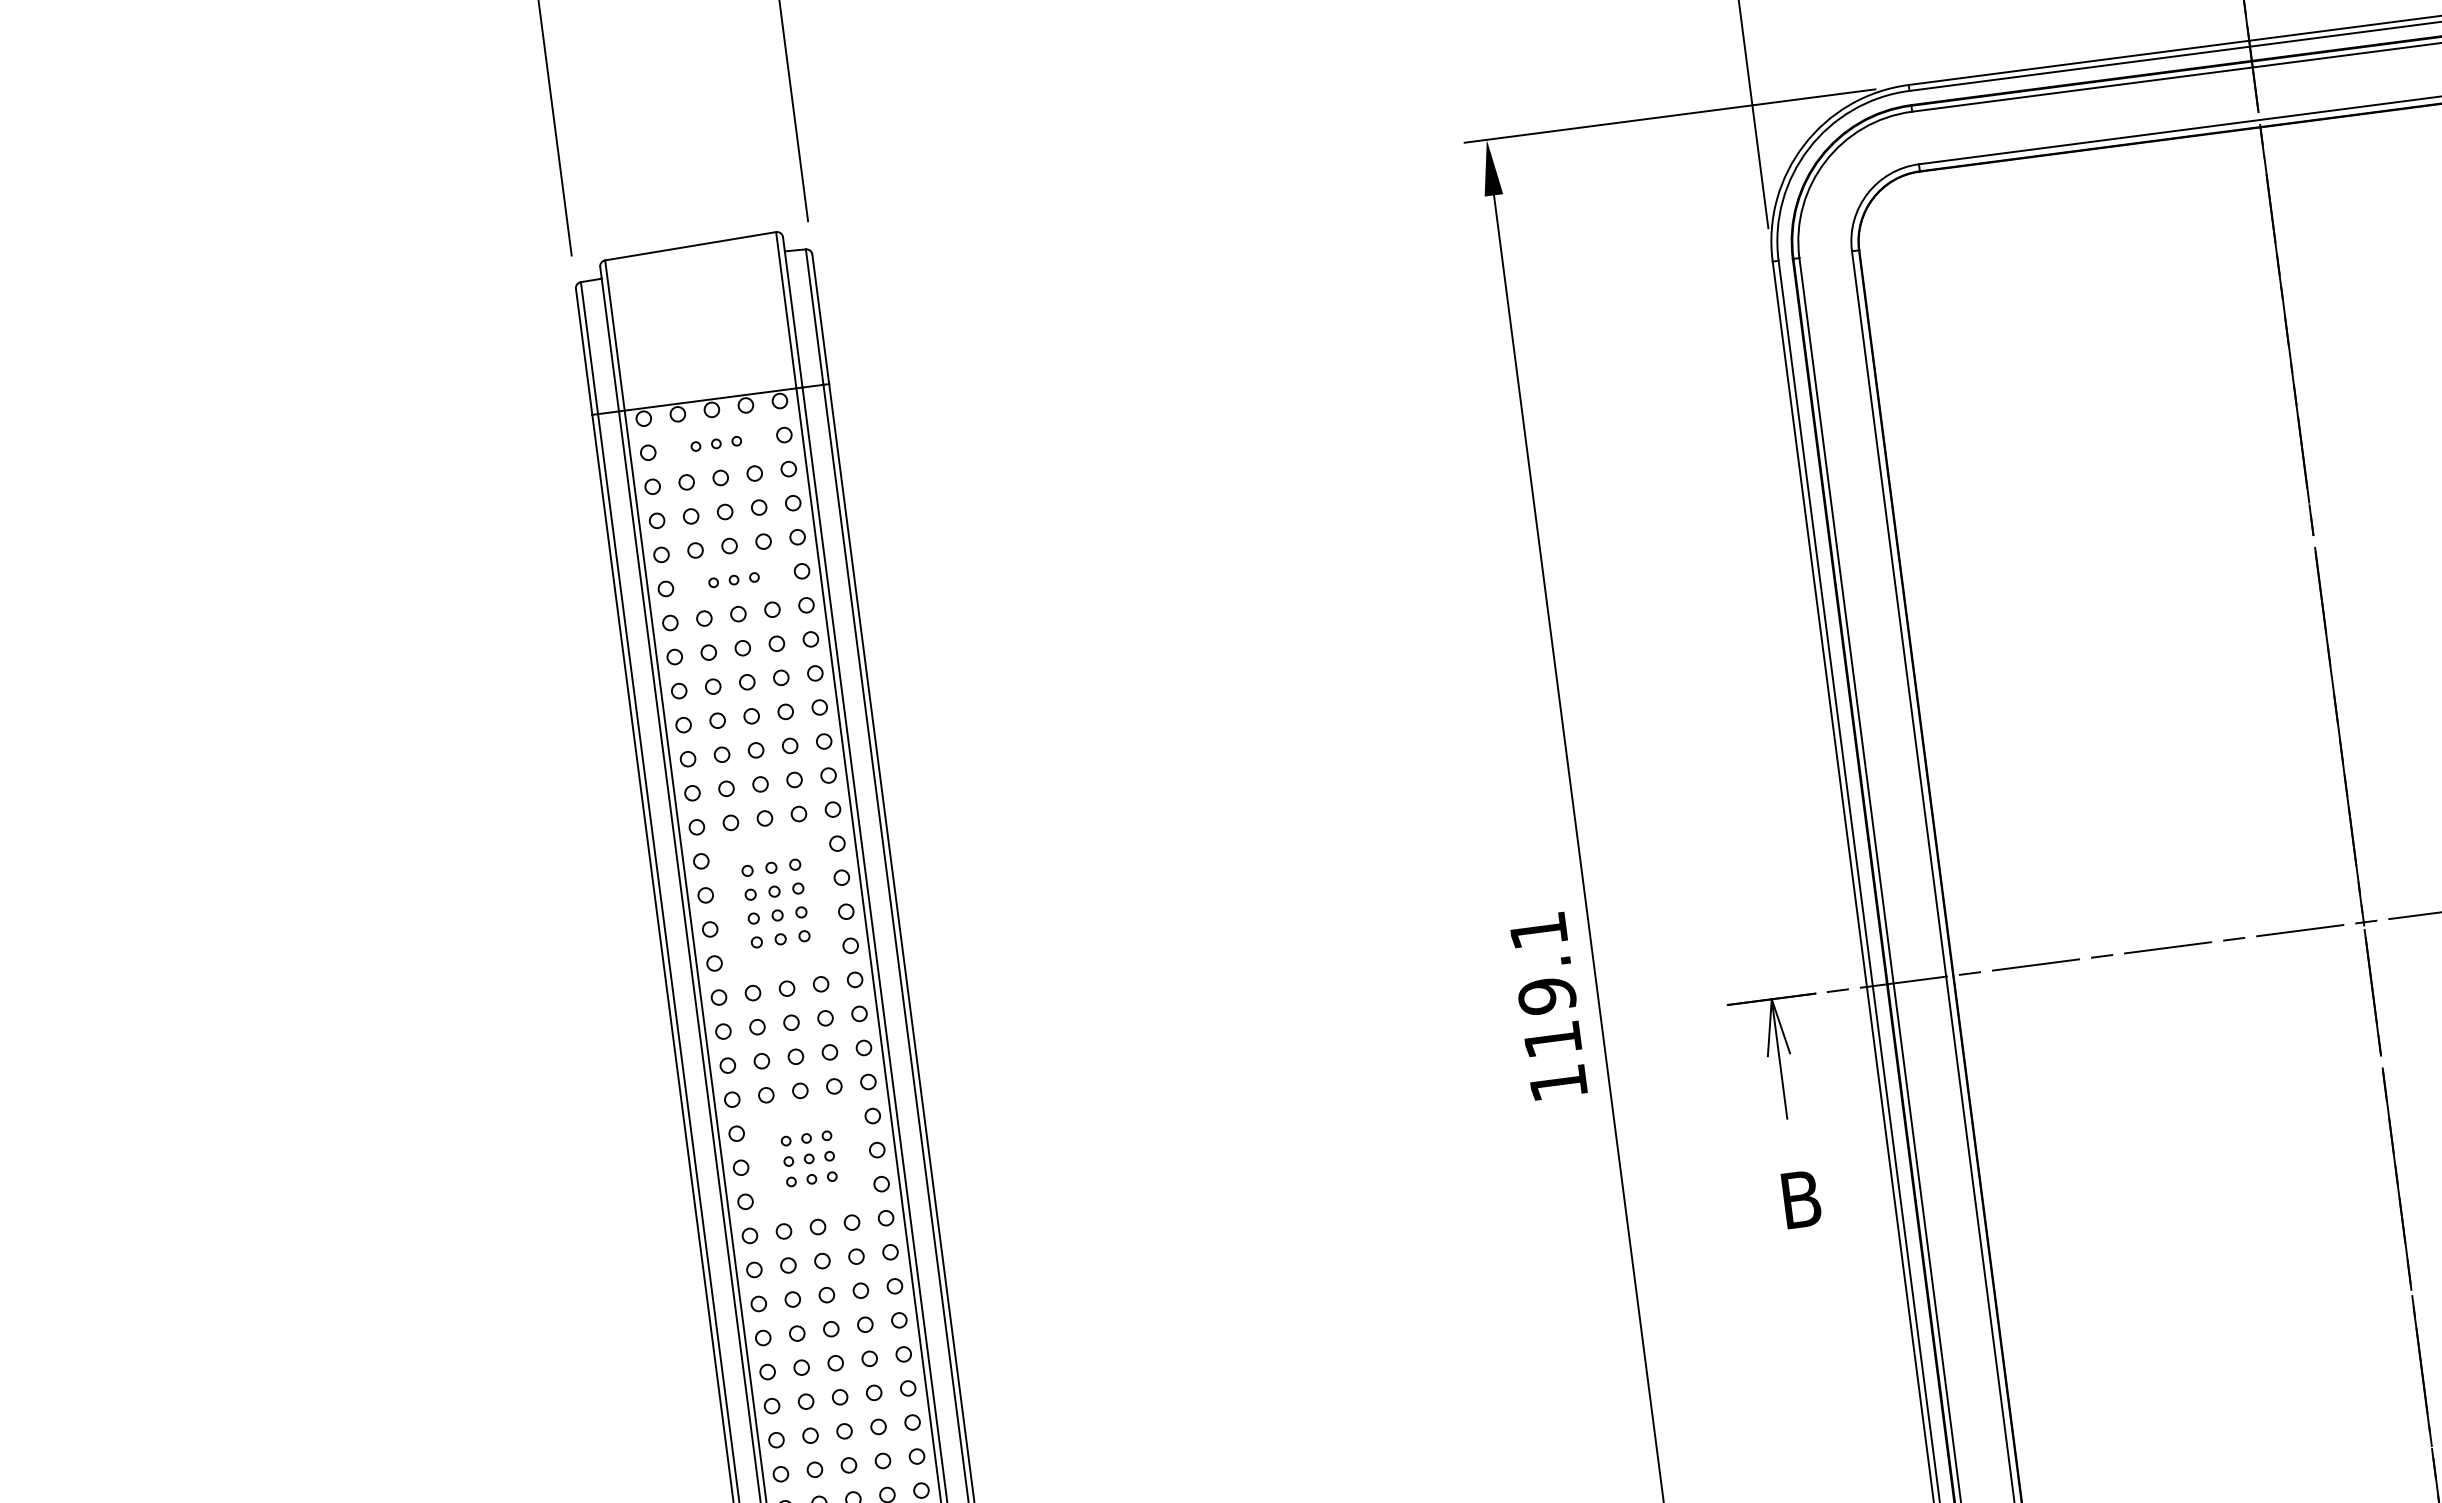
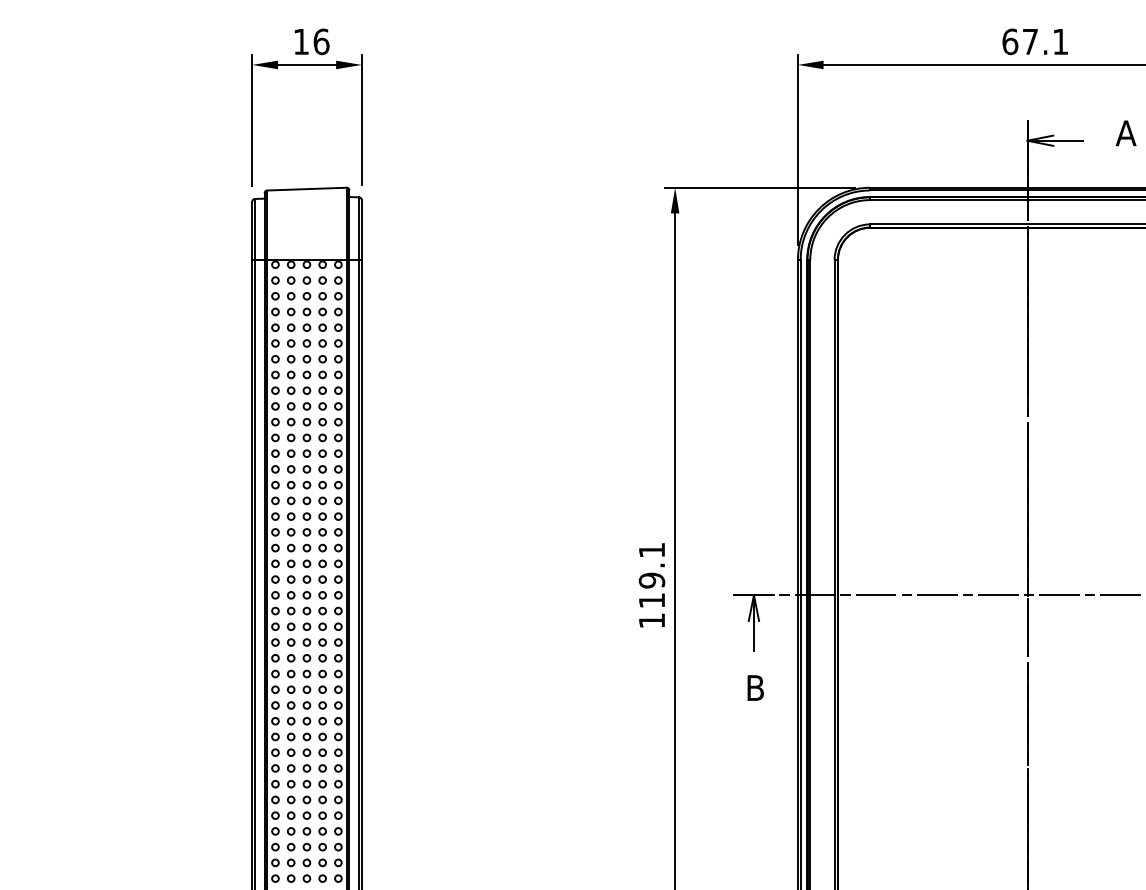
part: (715, 444) -> (306, 280), size x1.67
part: (733, 580) -> (306, 343), size x1.67
part: (774, 902) -> (306, 492), size x1.43
part: (808, 1157) -> (306, 610), size x1.67

